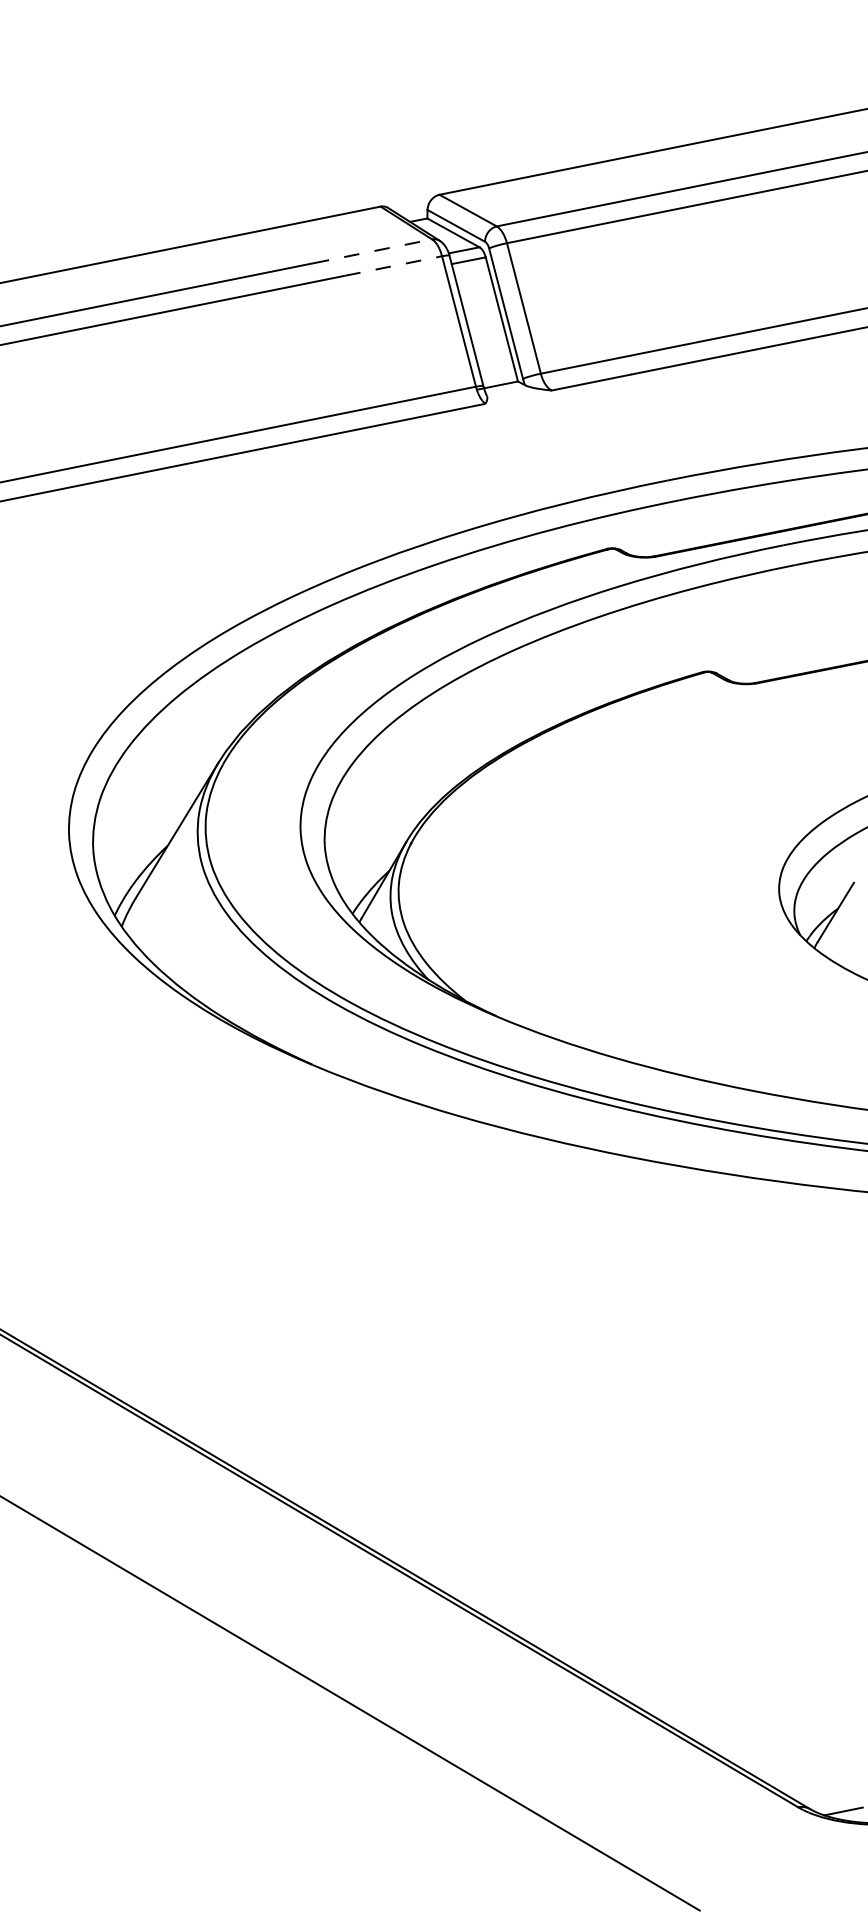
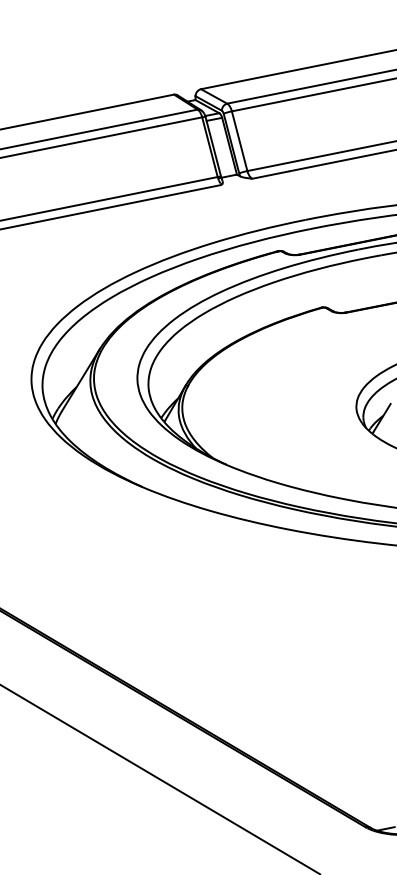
line: (372, 252) -> (170, 115), dashed -> solid
line: (394, 265) -> (180, 121), dashed -> solid

